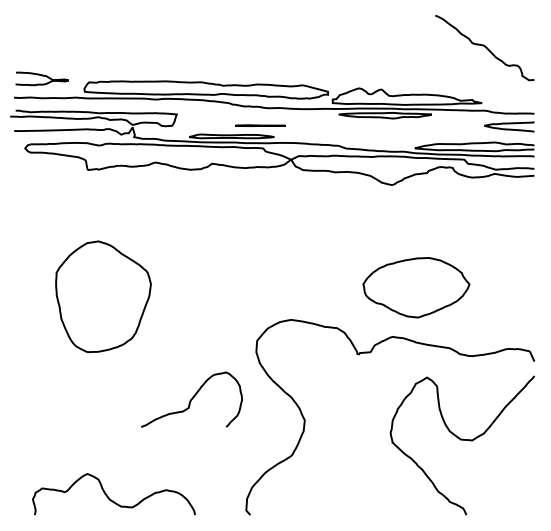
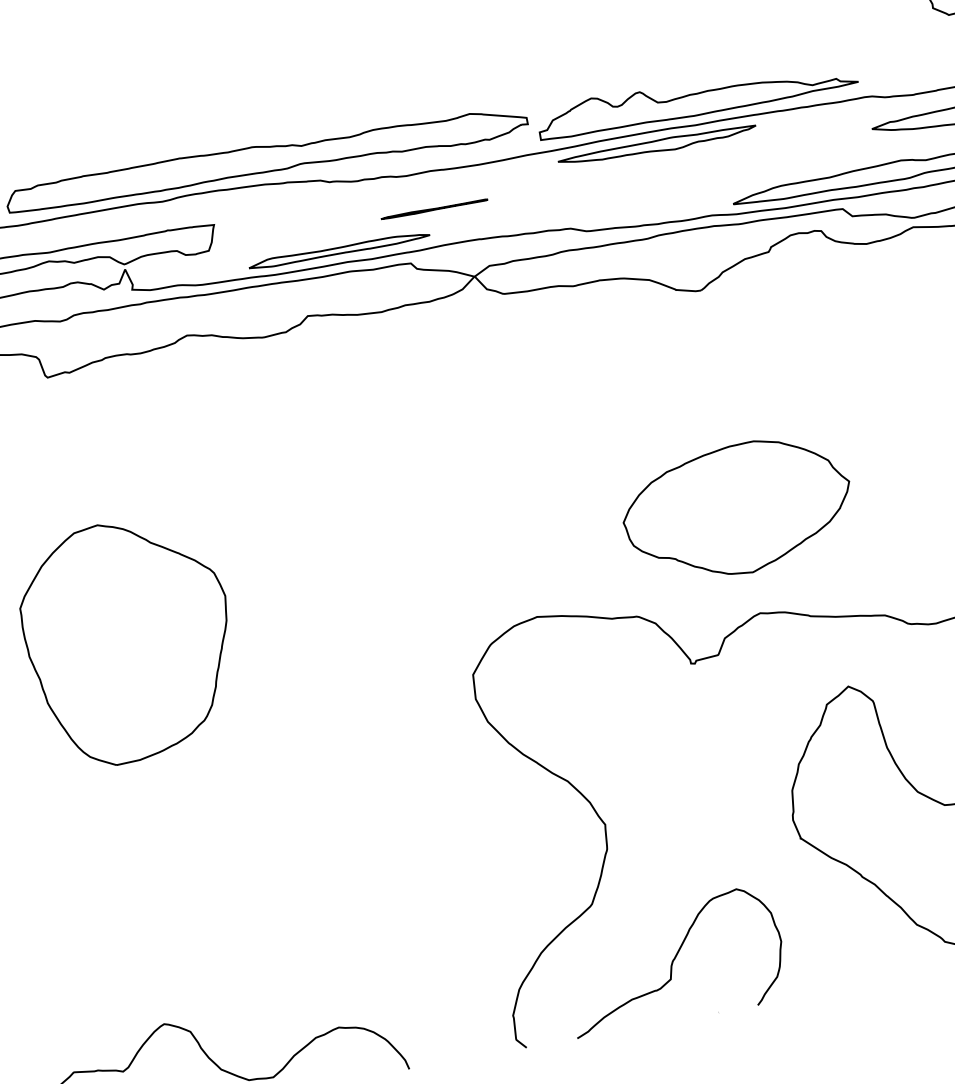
line: (260, 125) -> (434, 208), moved
part: (416, 287) -> (737, 509), moved
curve: (191, 399) -> (673, 960), moved

